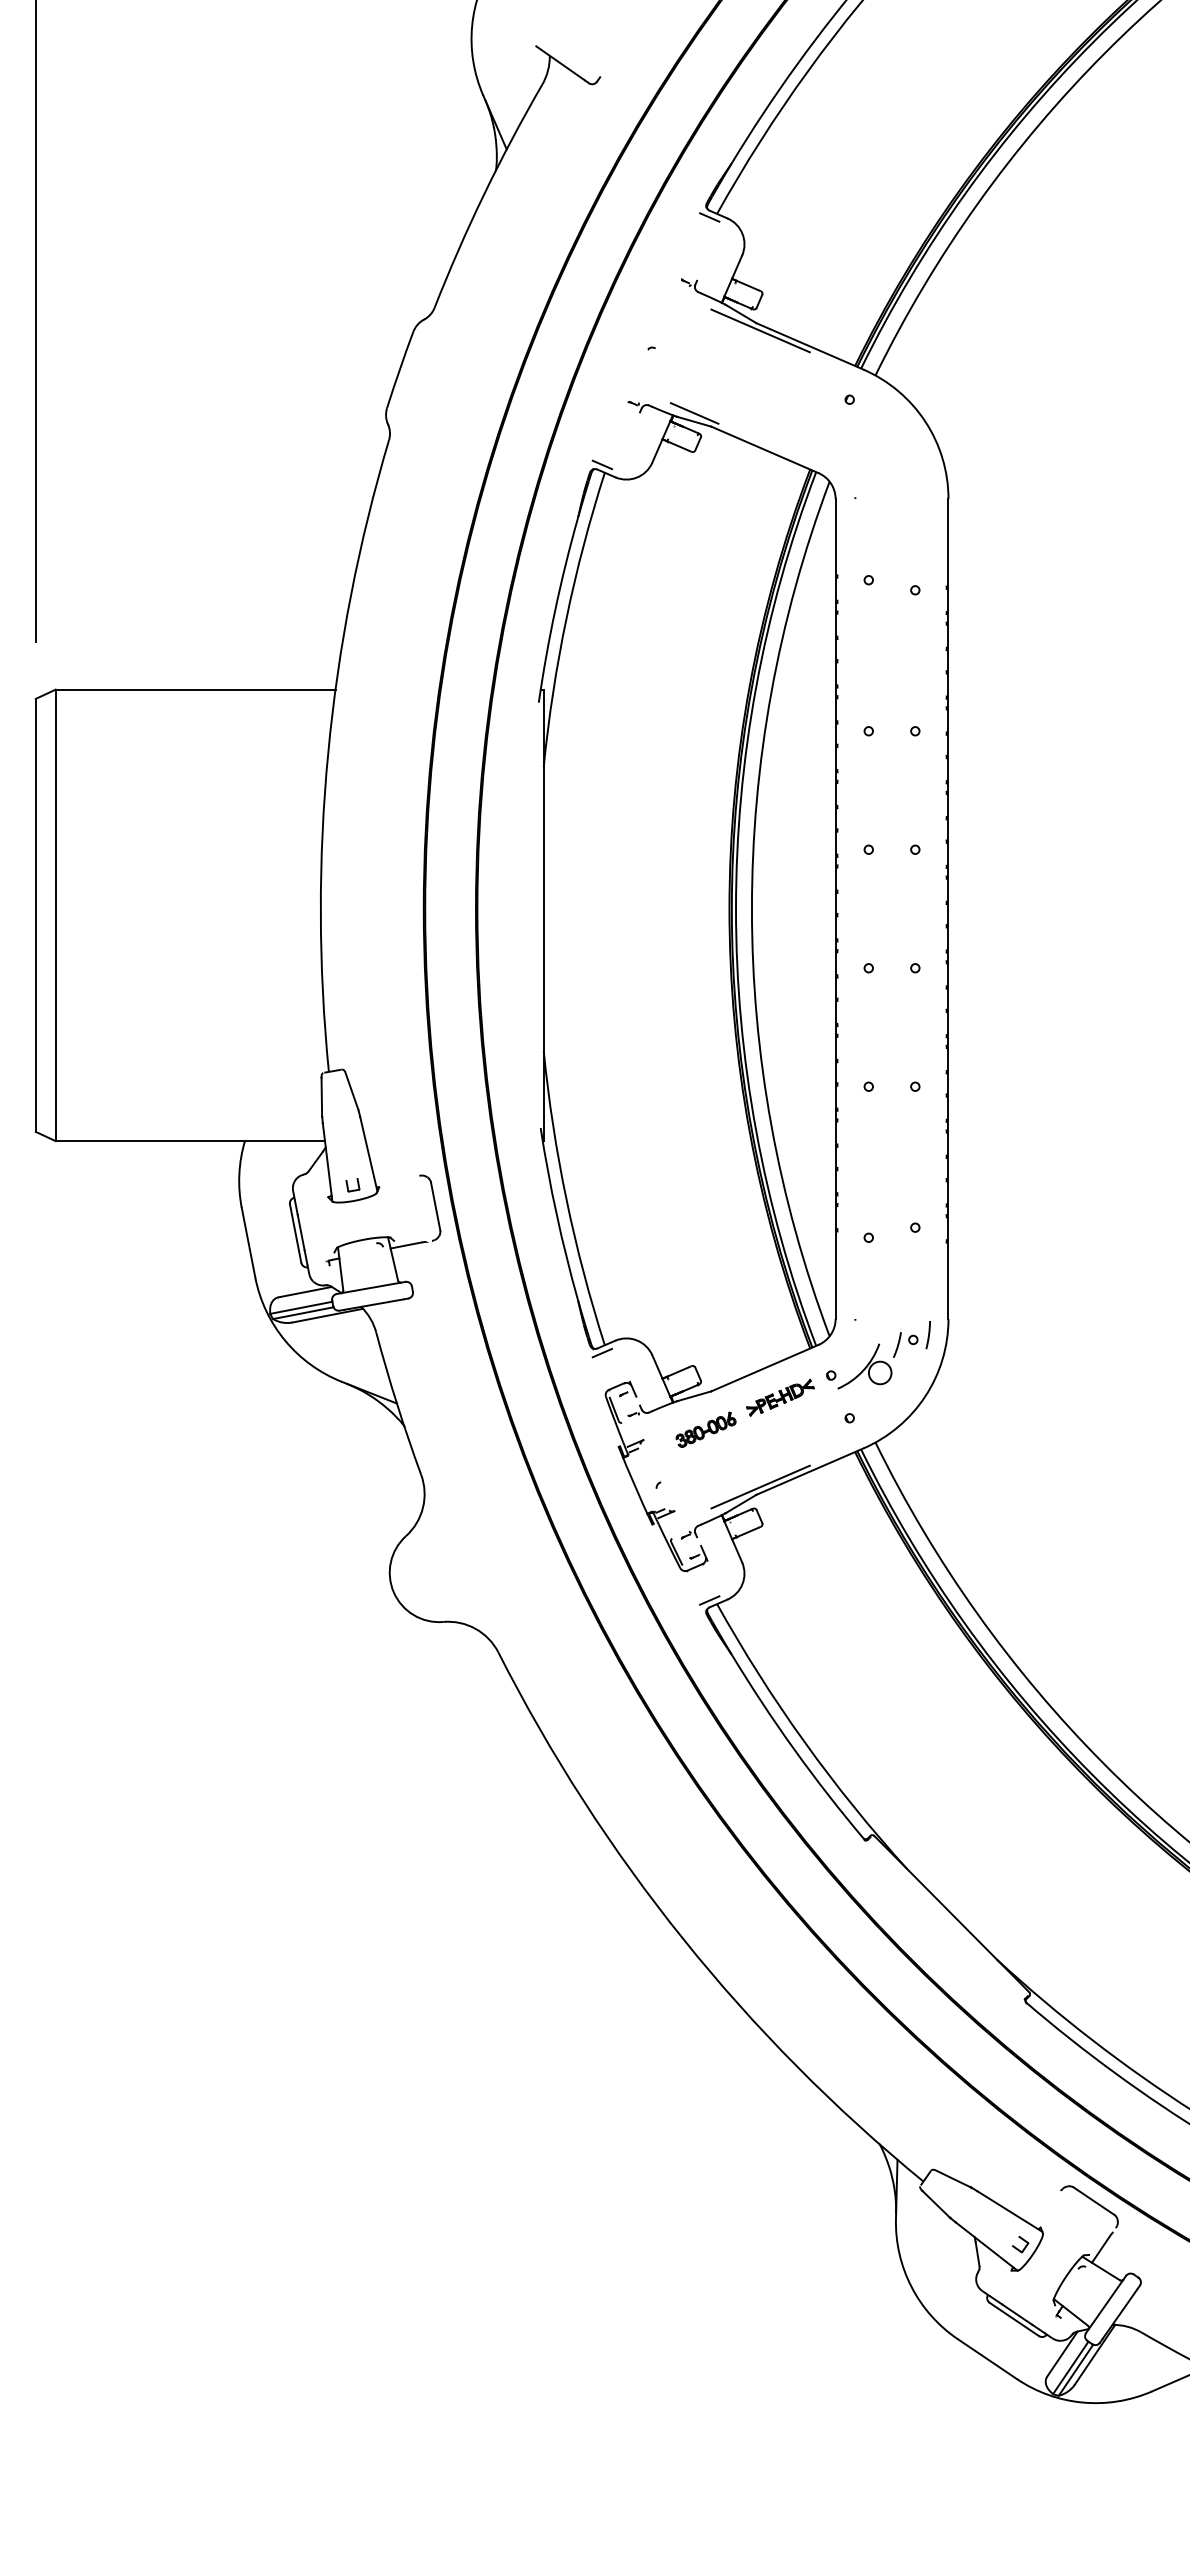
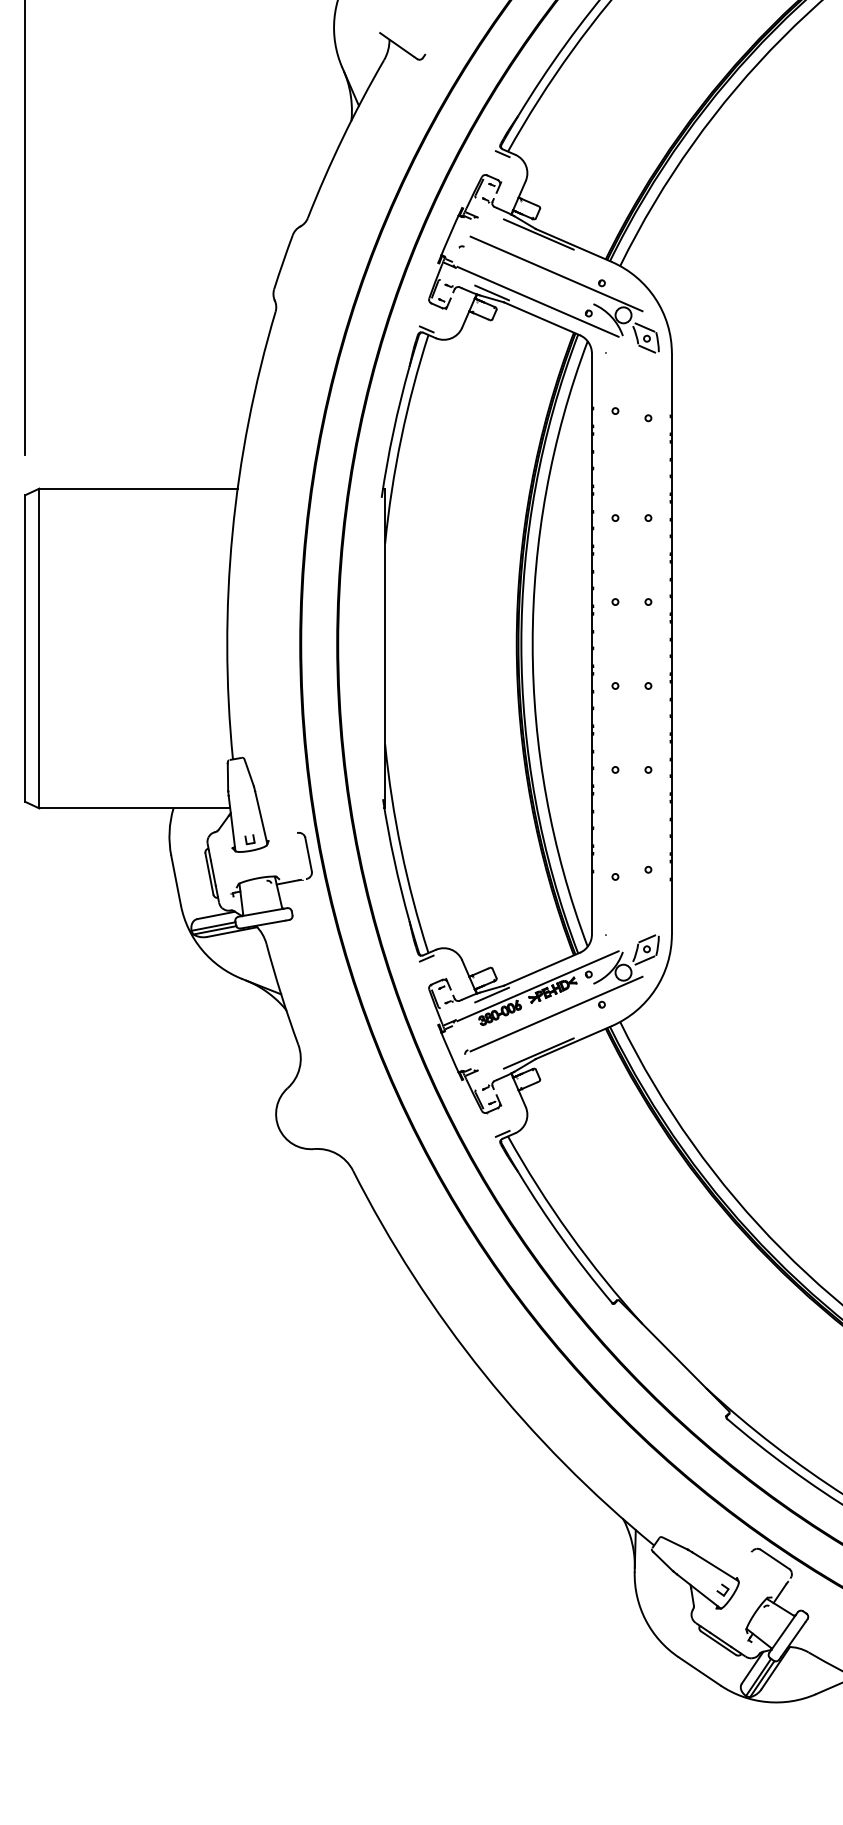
part: (767, 372) -> (543, 263), added
line: (913, 1324) -> (647, 938), added
line: (910, 1355) -> (645, 960), added
line: (759, 1391) -> (538, 985), added
line: (694, 1404) -> (491, 995), added
line: (785, 1431) -> (556, 1014), added

